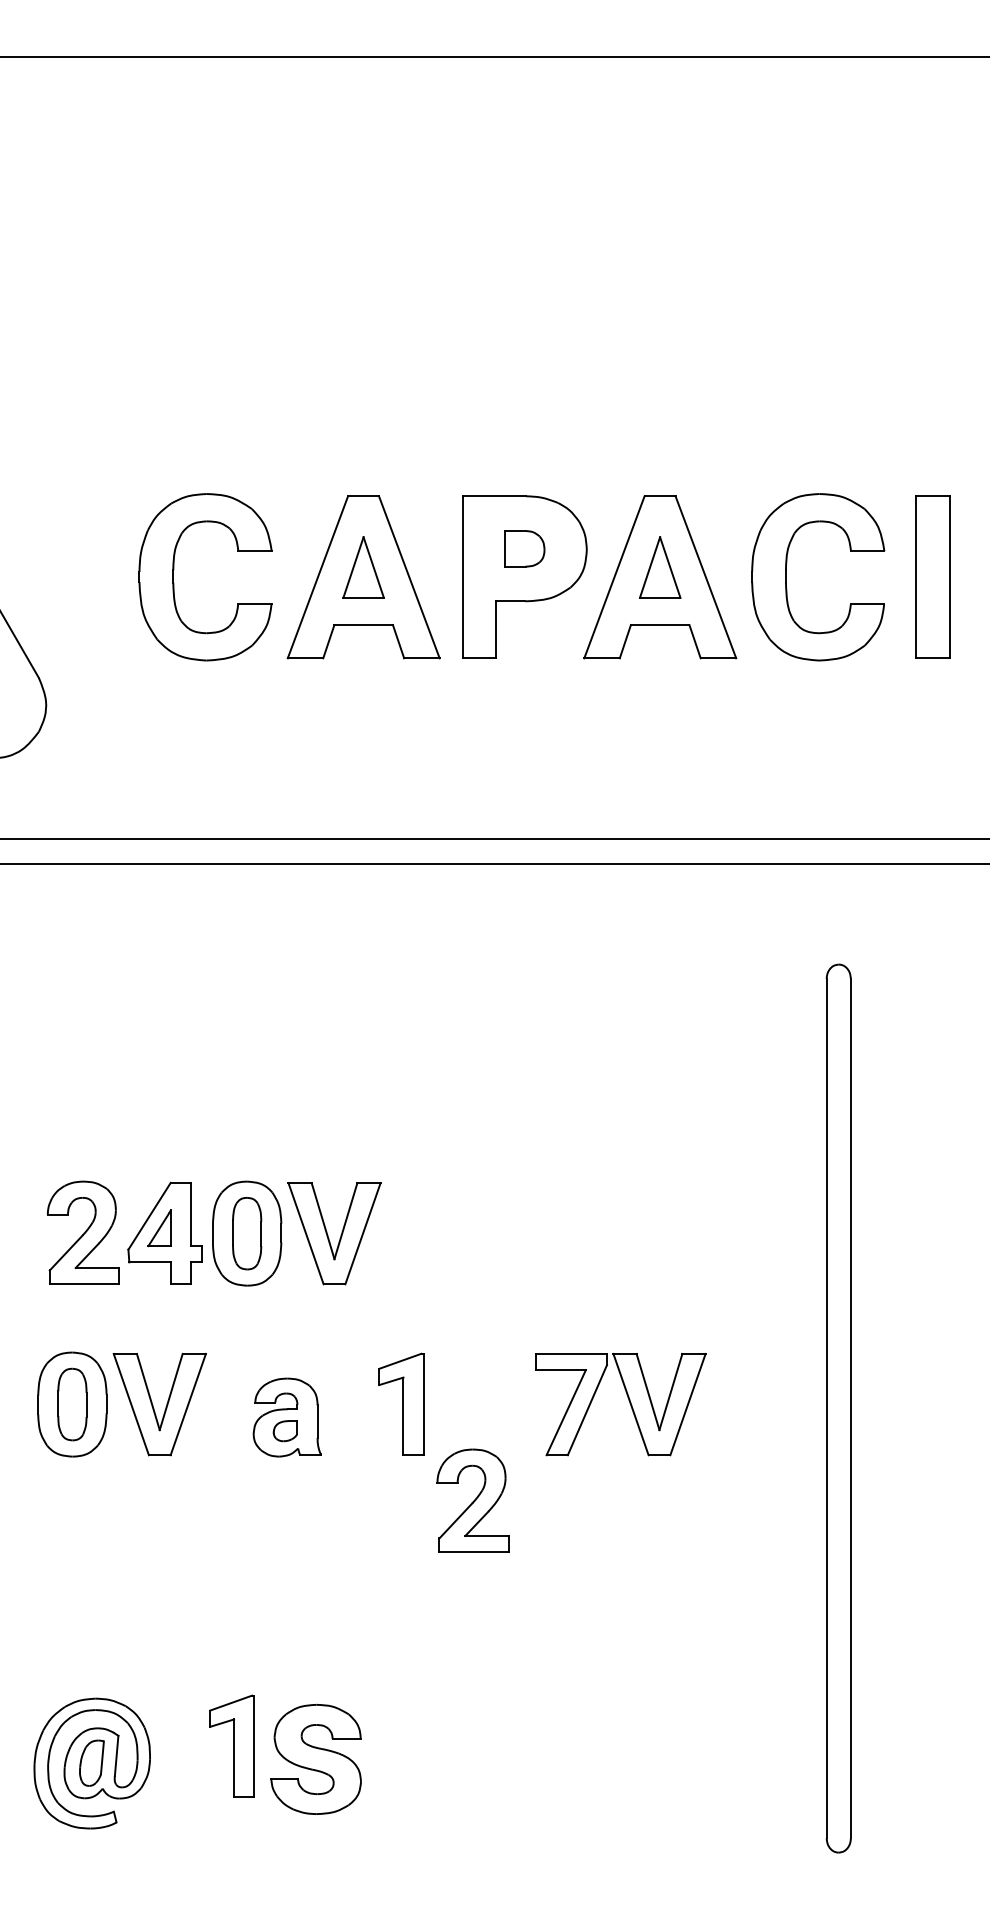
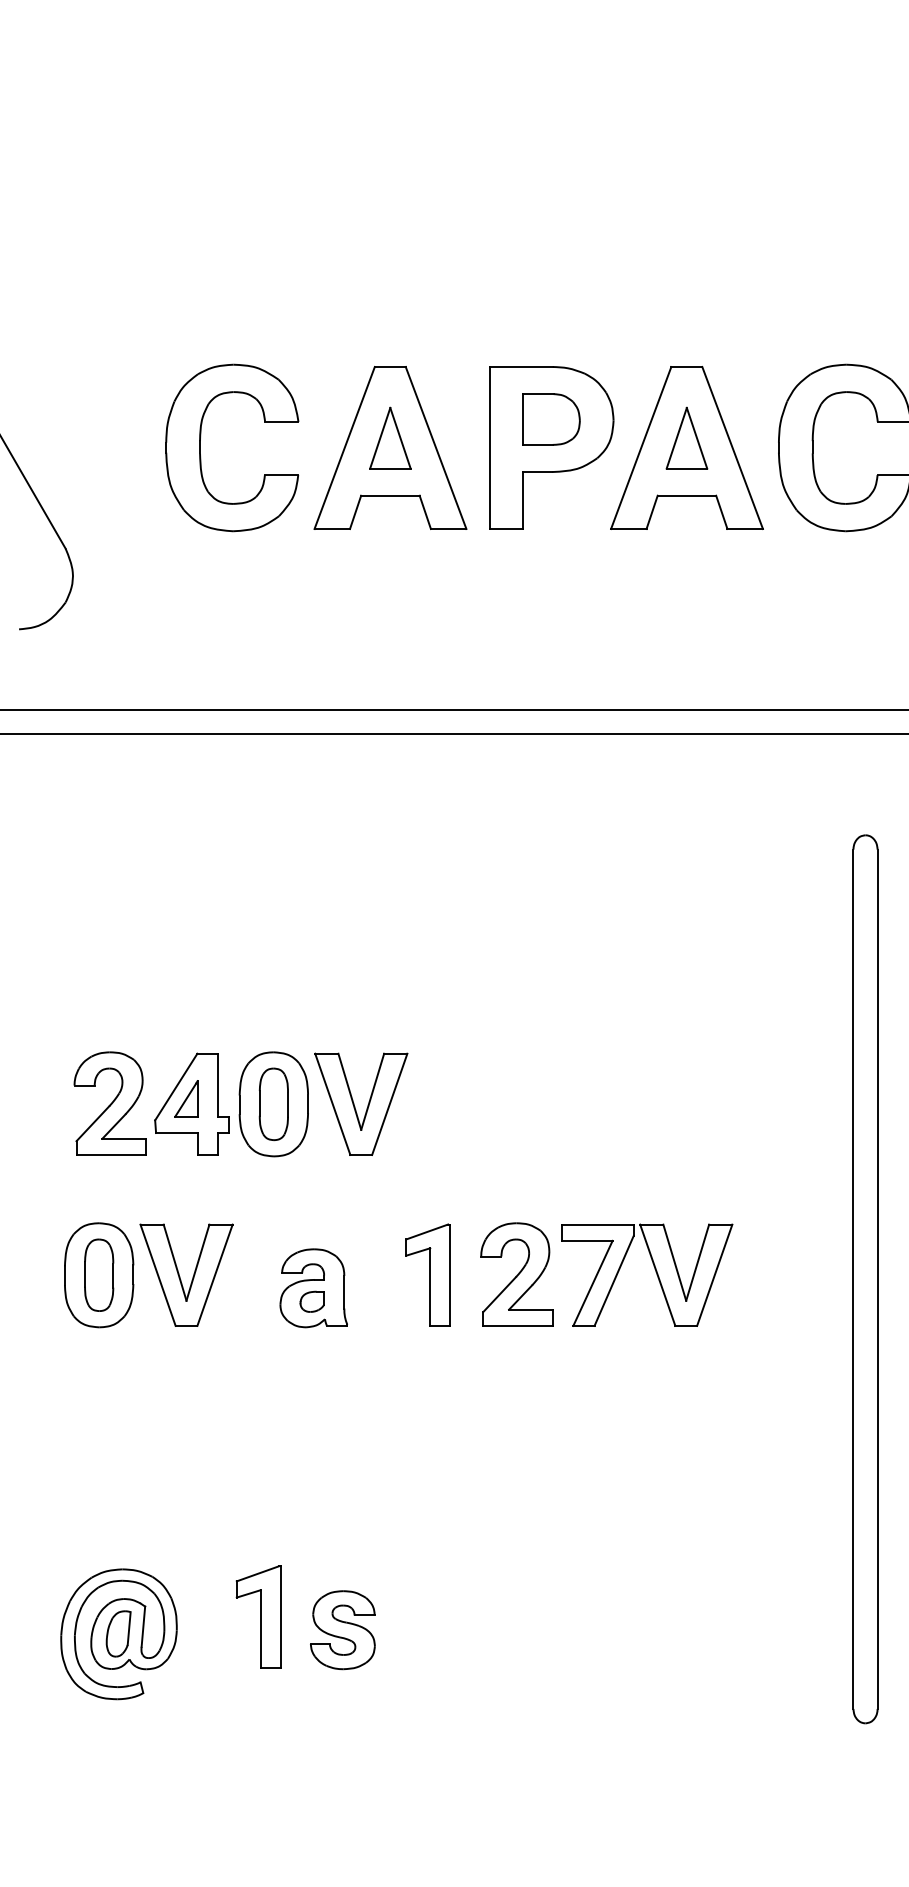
part: (524, 548) -> (551, 419), size x1.43
part: (472, 1500) -> (516, 1274), moved
part: (315, 1759) -> (342, 1630), size x0.71

